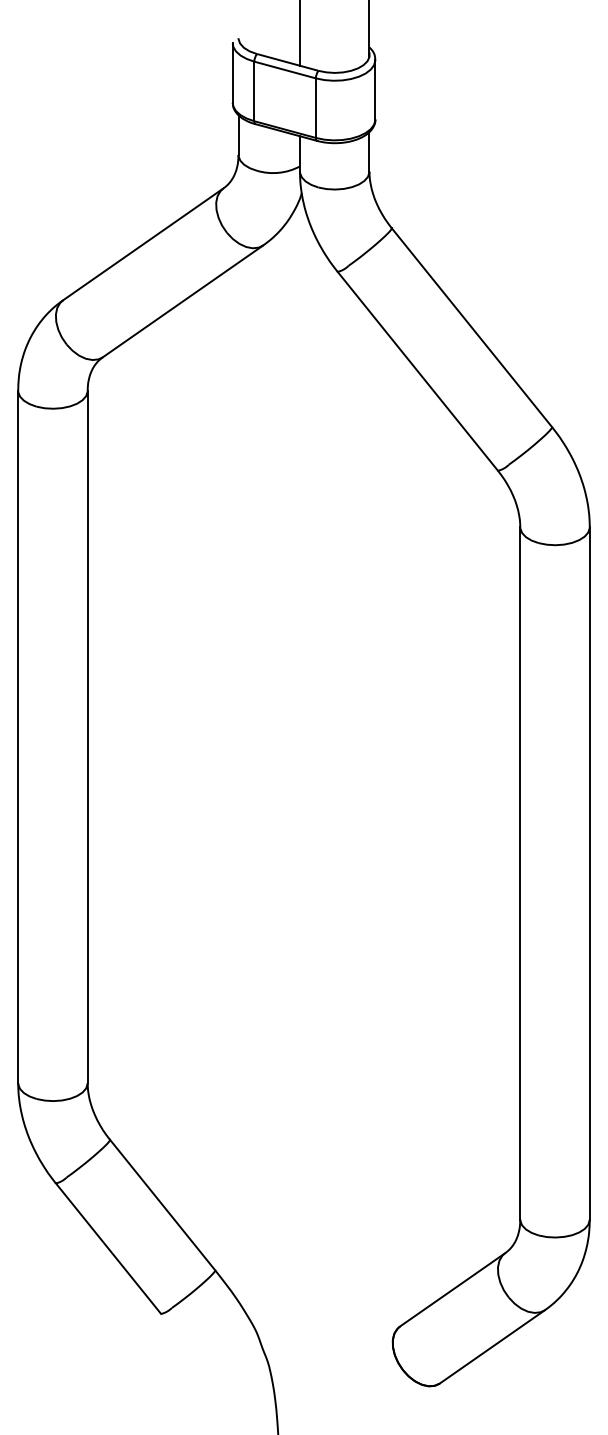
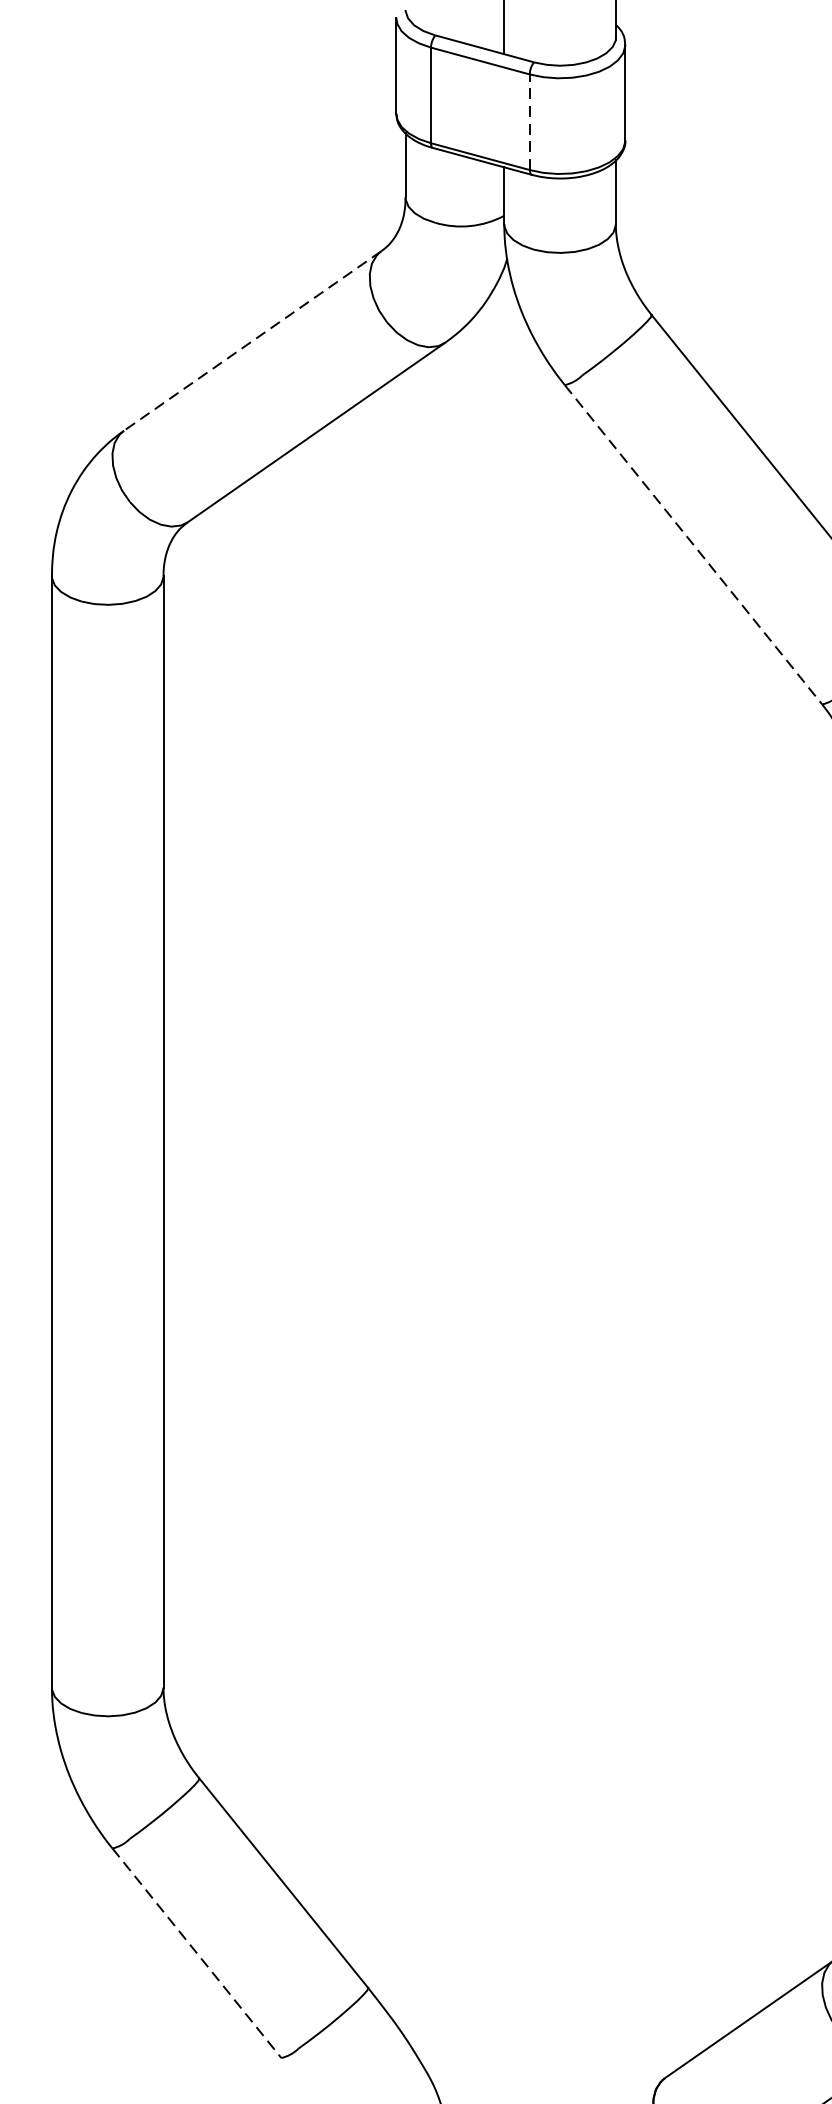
line: (315, 108) -> (529, 122), solid -> dashed
line: (143, 244) -> (253, 341), solid -> dashed
line: (417, 371) -> (692, 545), solid -> dashed
line: (108, 1248) -> (196, 1952), solid -> dashed

